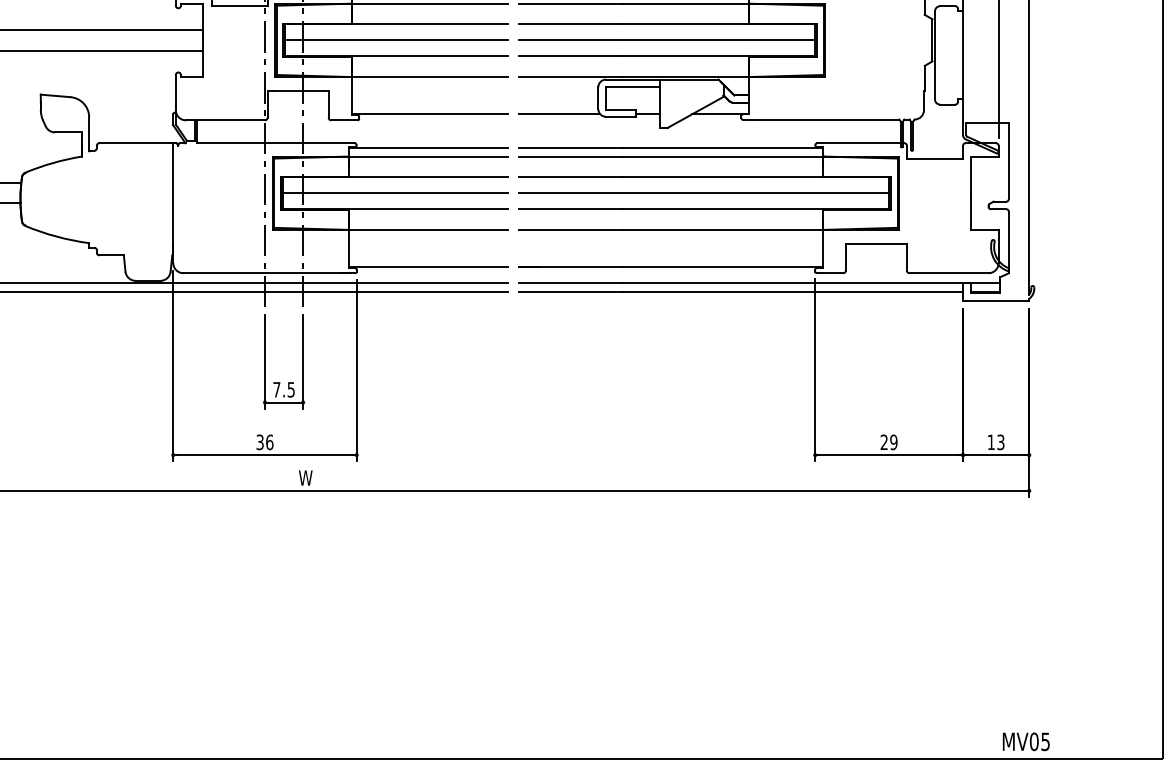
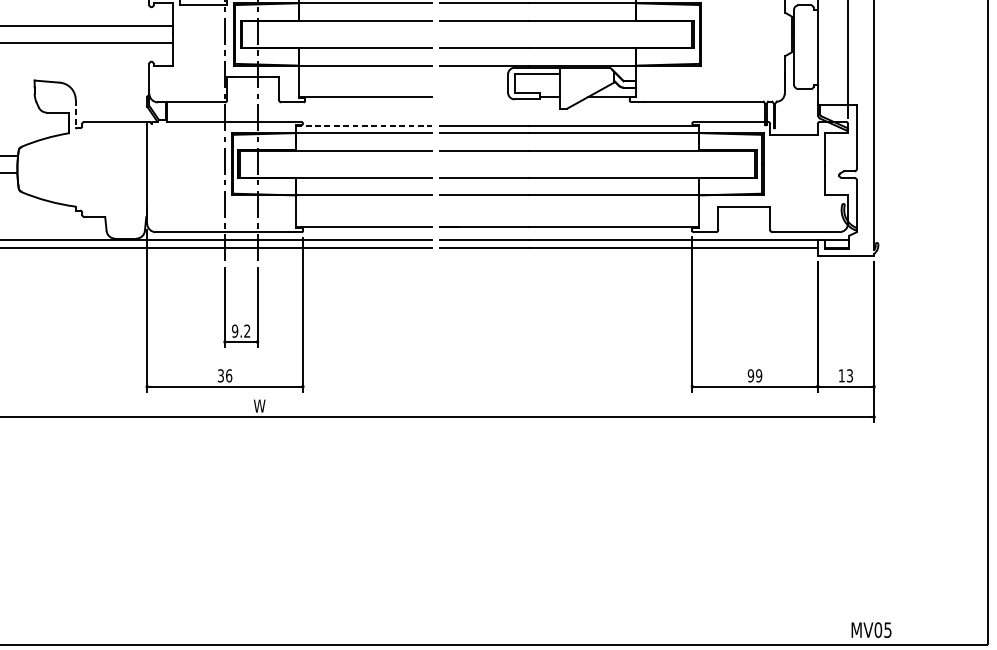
line: (396, 40) -> (336, 34), removed
line: (666, 40) -> (566, 34), removed
line: (559, 114) -> (475, 97), removed
line: (89, 134) -> (76, 114), solid -> dashed
line: (428, 148) -> (363, 126), solid -> dashed
line: (395, 193) -> (335, 164), removed
line: (703, 193) -> (597, 164), removed
text: (283, 389) -> (240, 330), 7.5 -> 9.2
text: (883, 442) -> (750, 375), 29 -> 99

